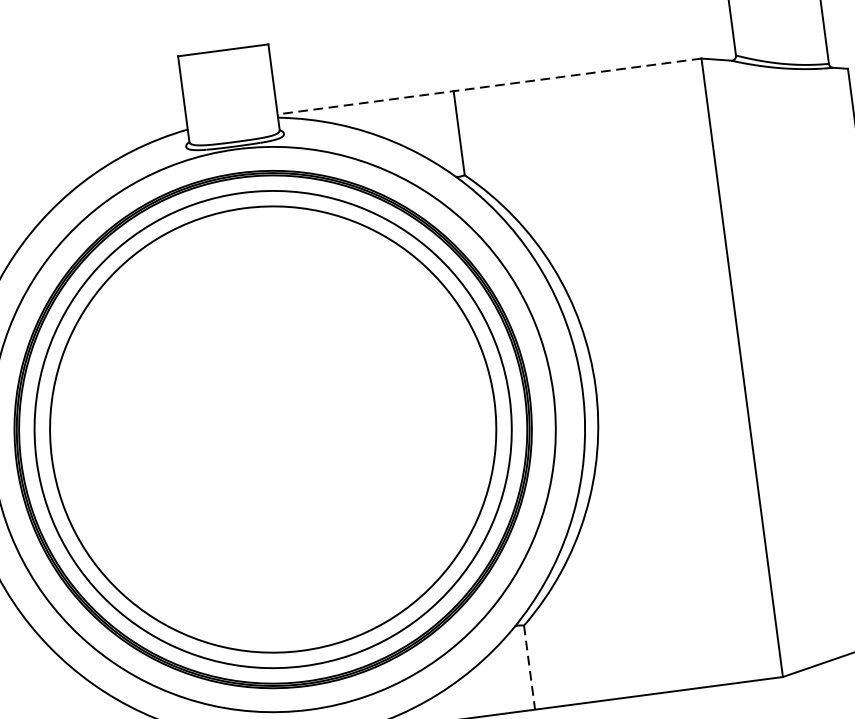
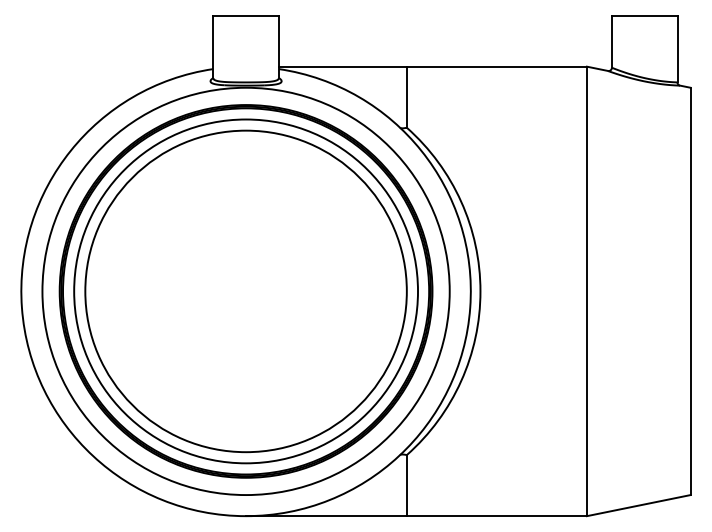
line: (488, 86) -> (432, 66), dashed -> solid
line: (529, 667) -> (406, 485), dashed -> solid

